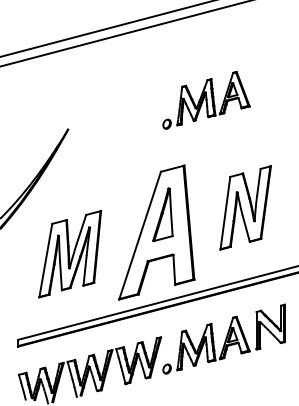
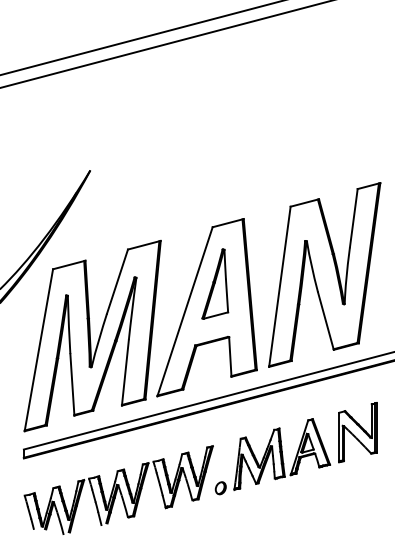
part: (206, 100) -> (272, 132), removed
part: (245, 207) -> (324, 274), size x1.67
part: (70, 254) -> (92, 336), size x1.67

